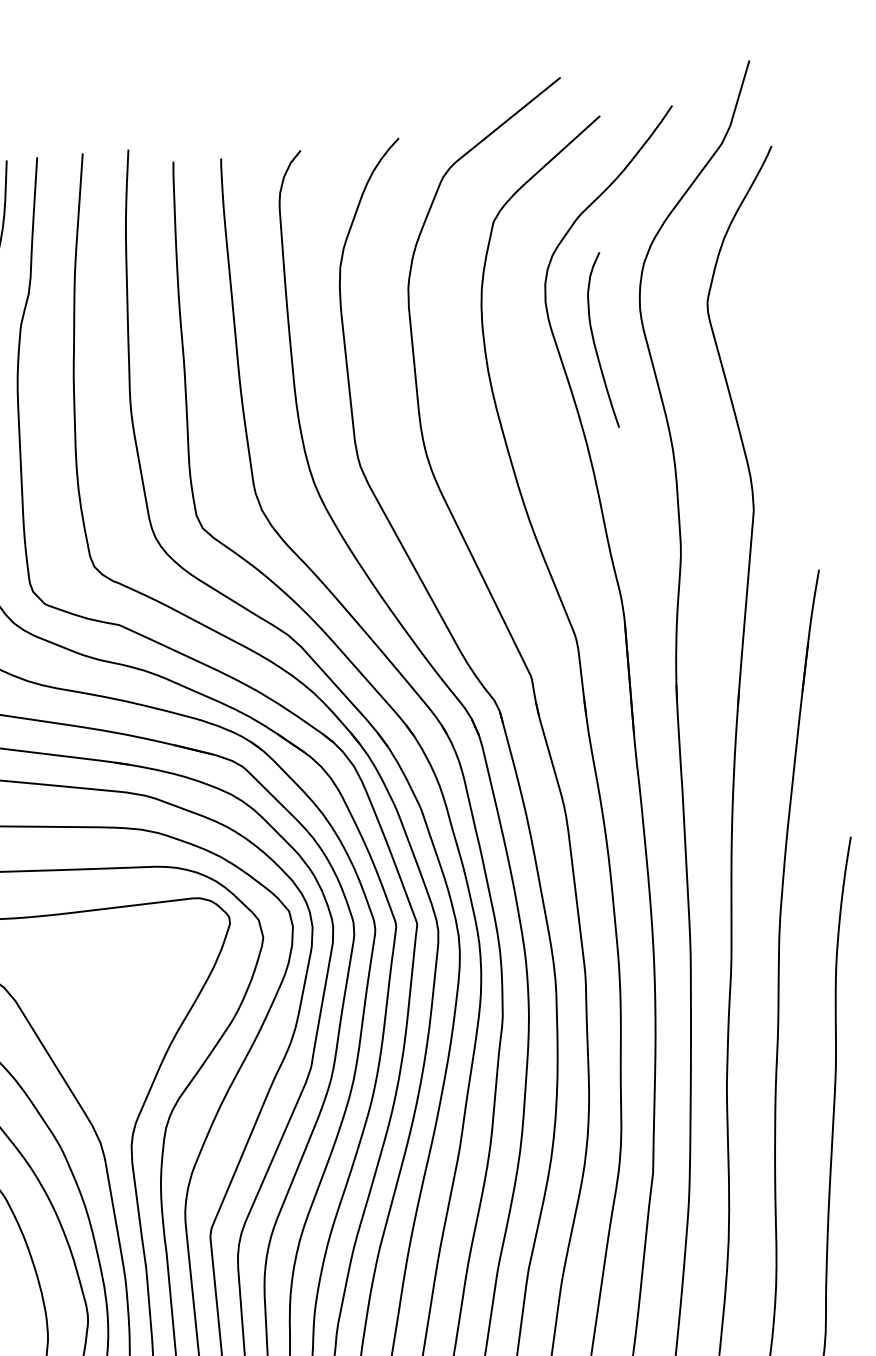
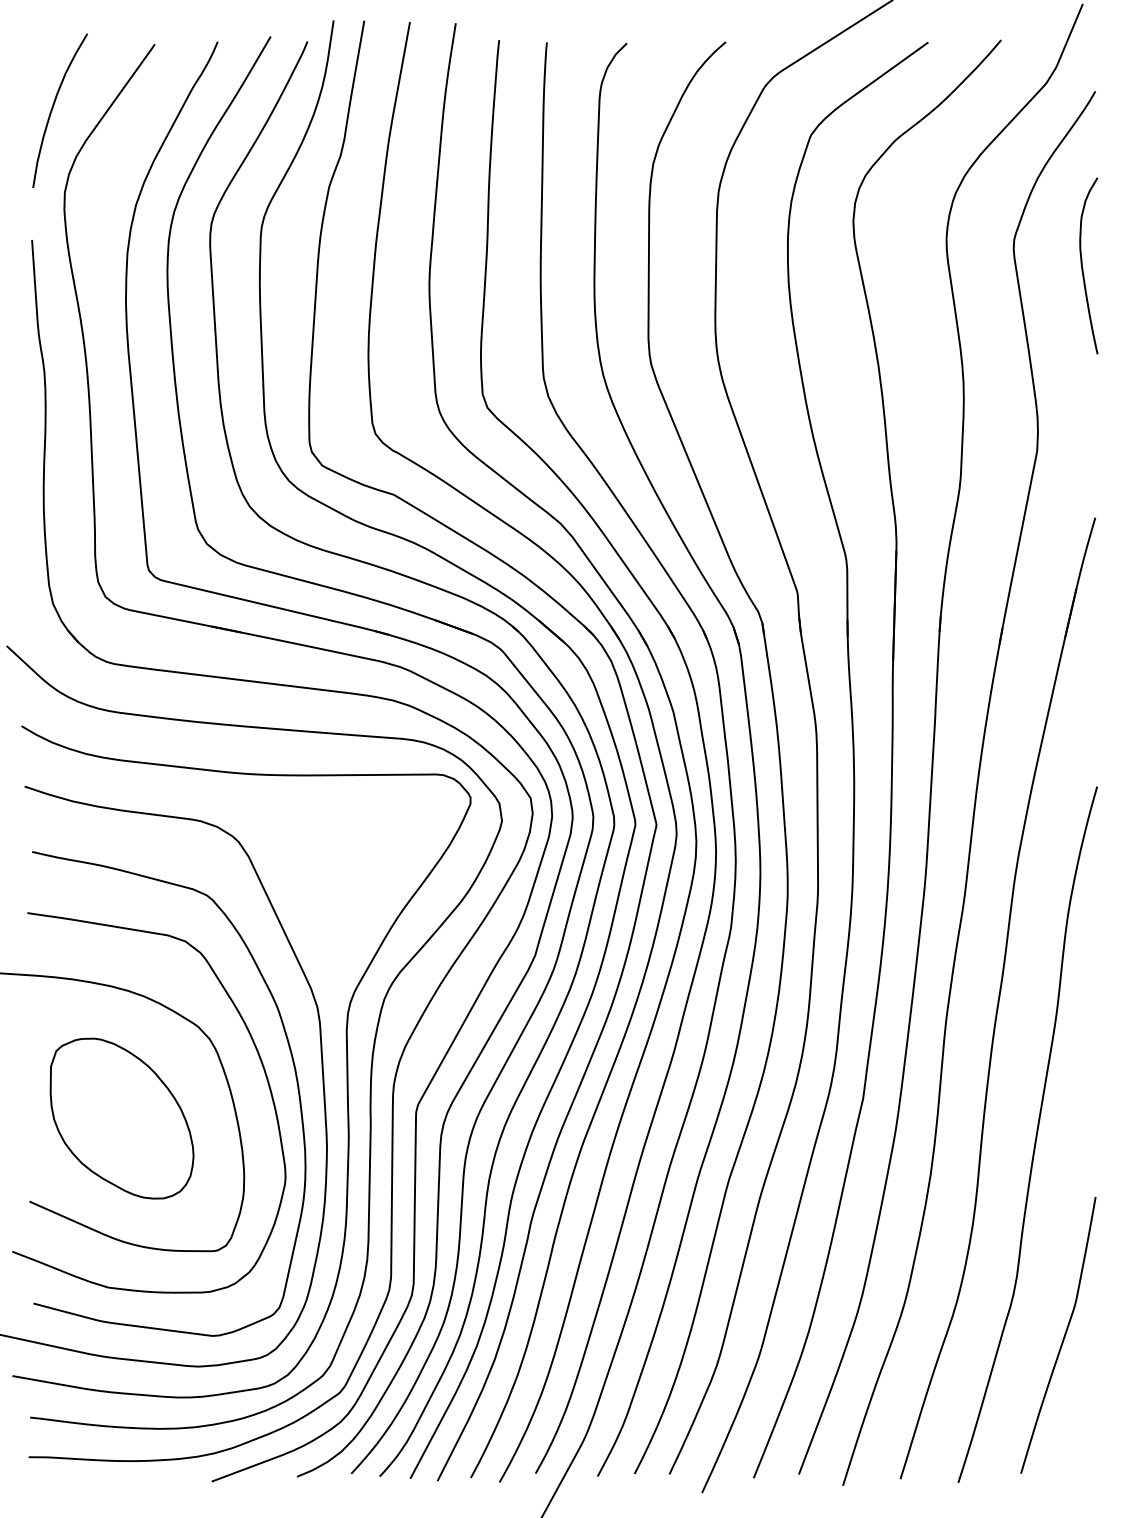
curve: (595, 344) -> (1083, 268), moved

